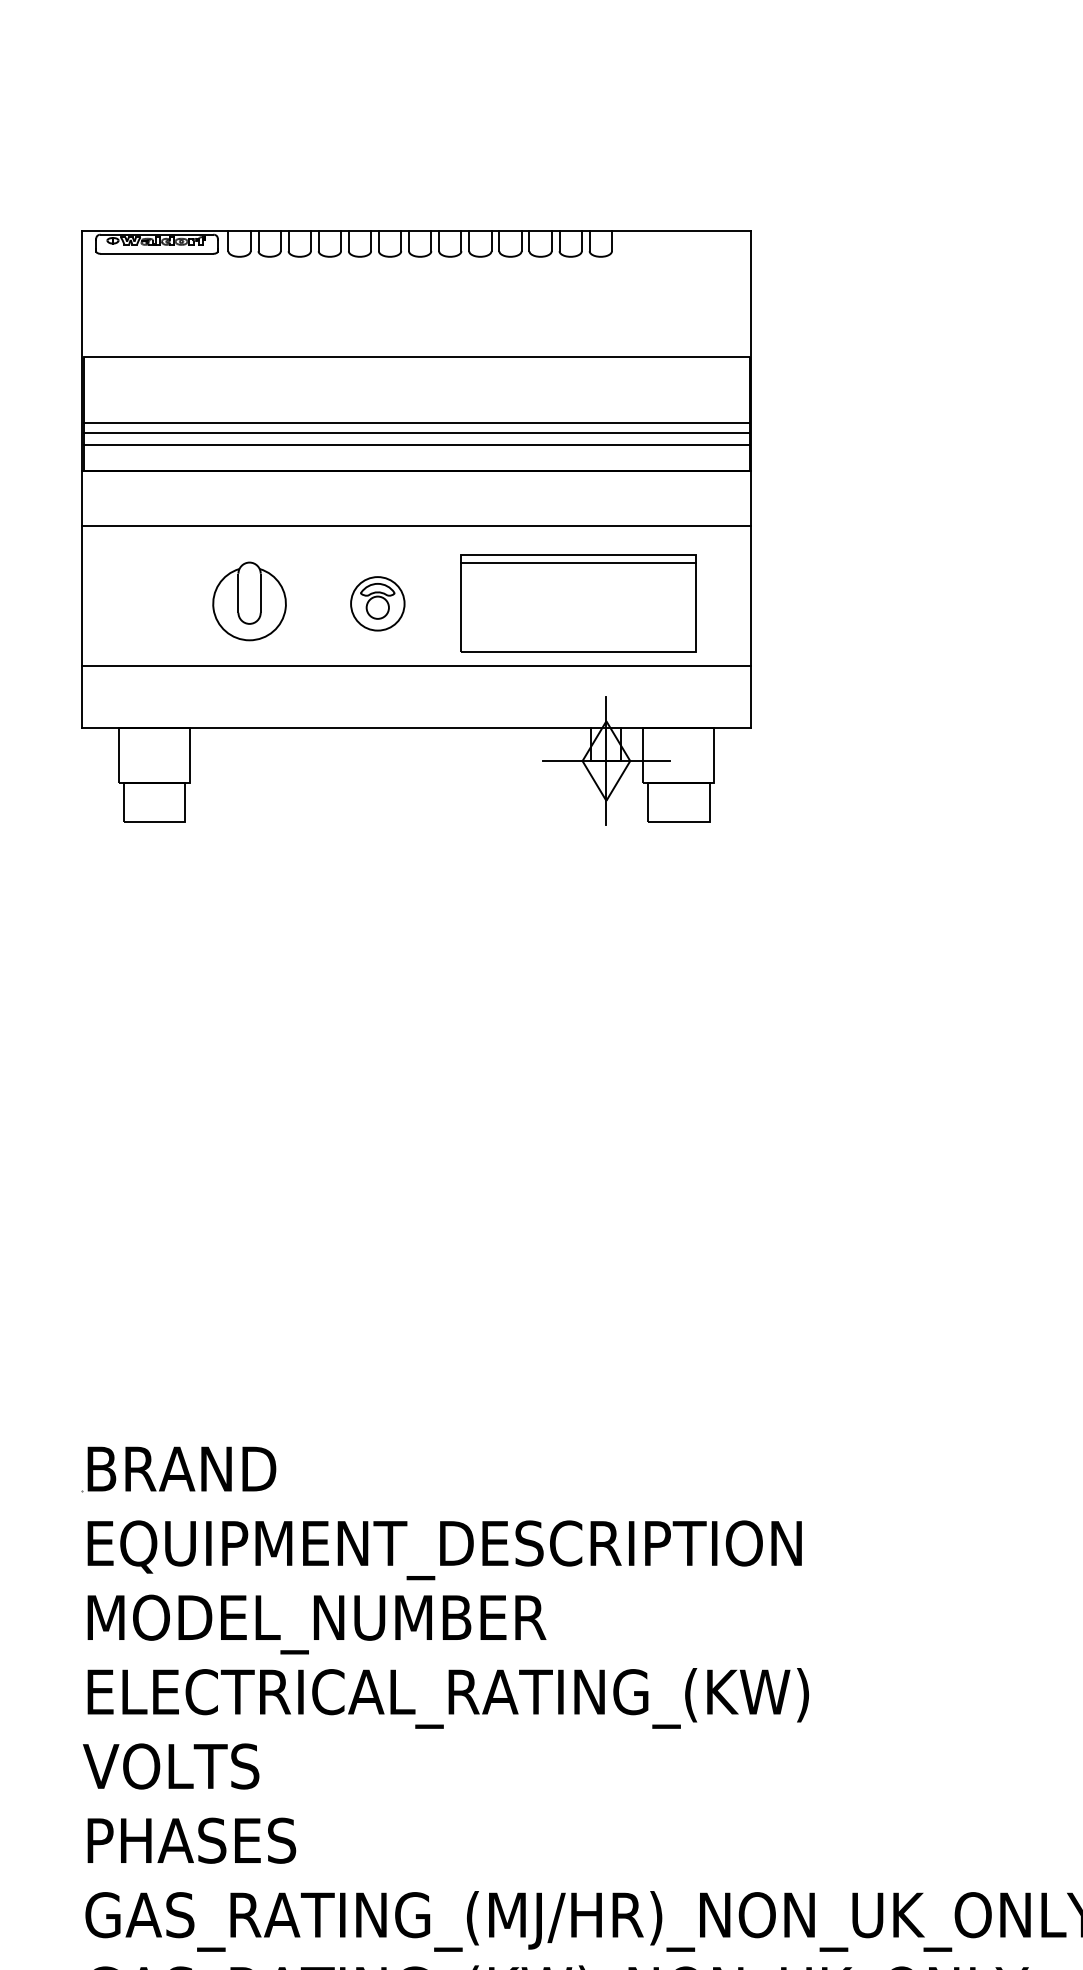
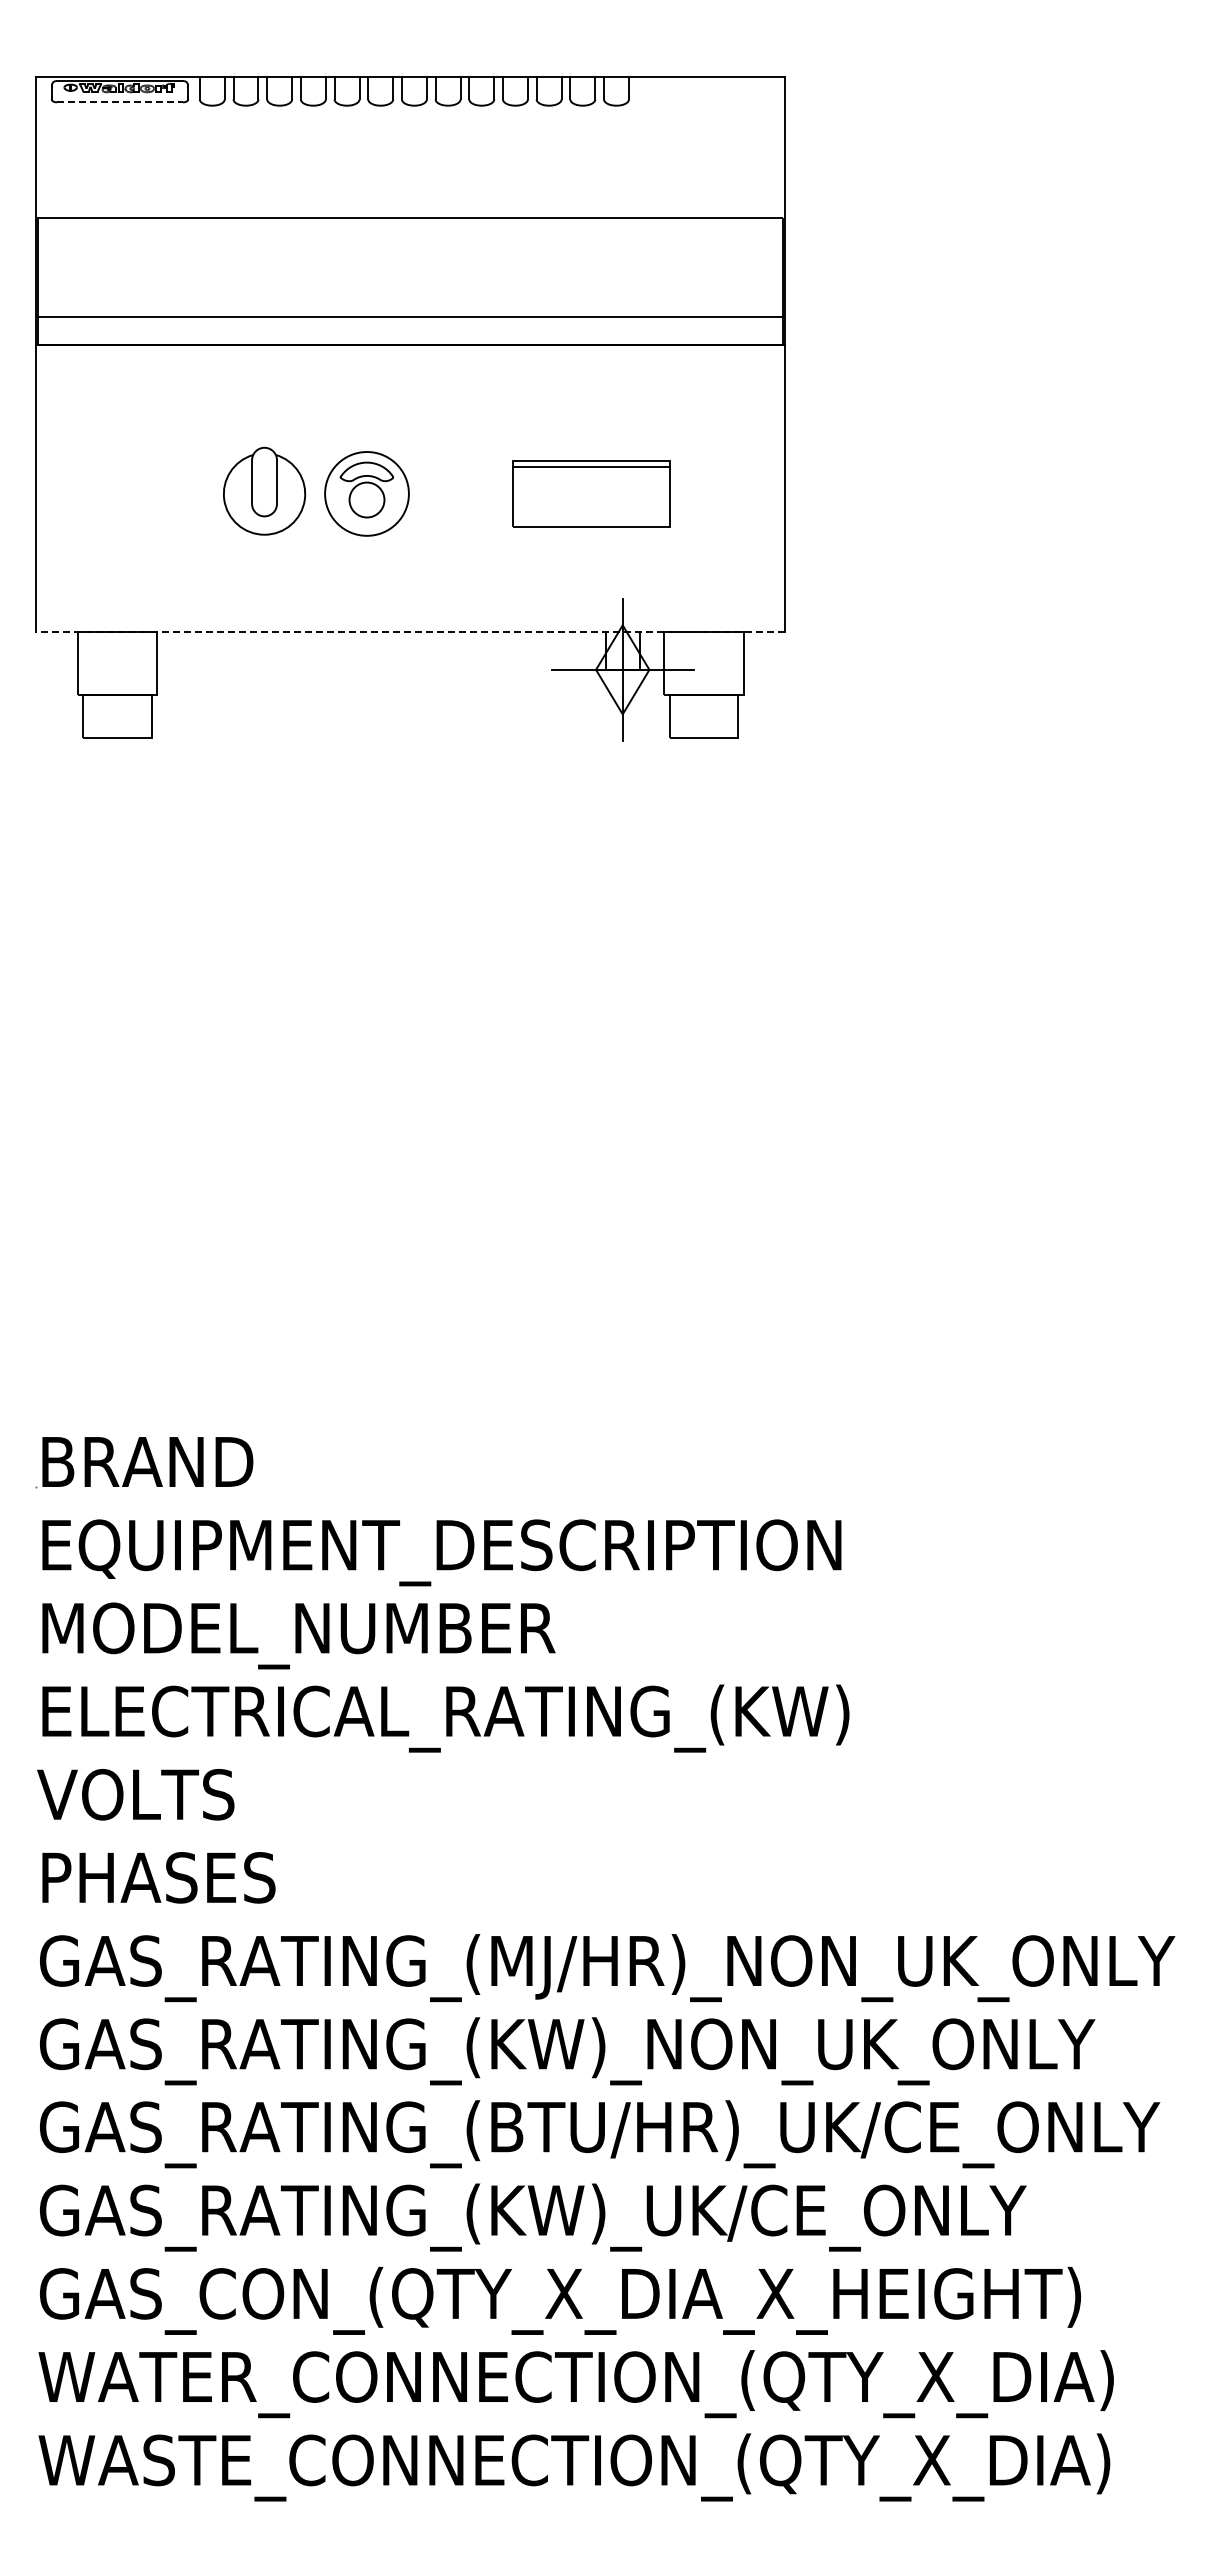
line: (157, 253) -> (120, 102), solid -> dashed
line: (416, 422) -> (410, 291), removed
line: (416, 432) -> (410, 302), removed
line: (416, 525) -> (410, 406), removed
part: (249, 600) -> (264, 490), moved
part: (377, 603) -> (366, 493), size x1.4
part: (578, 603) -> (591, 493), size x0.6
line: (416, 666) -> (410, 563), removed
line: (416, 727) -> (410, 632), solid -> dashed

